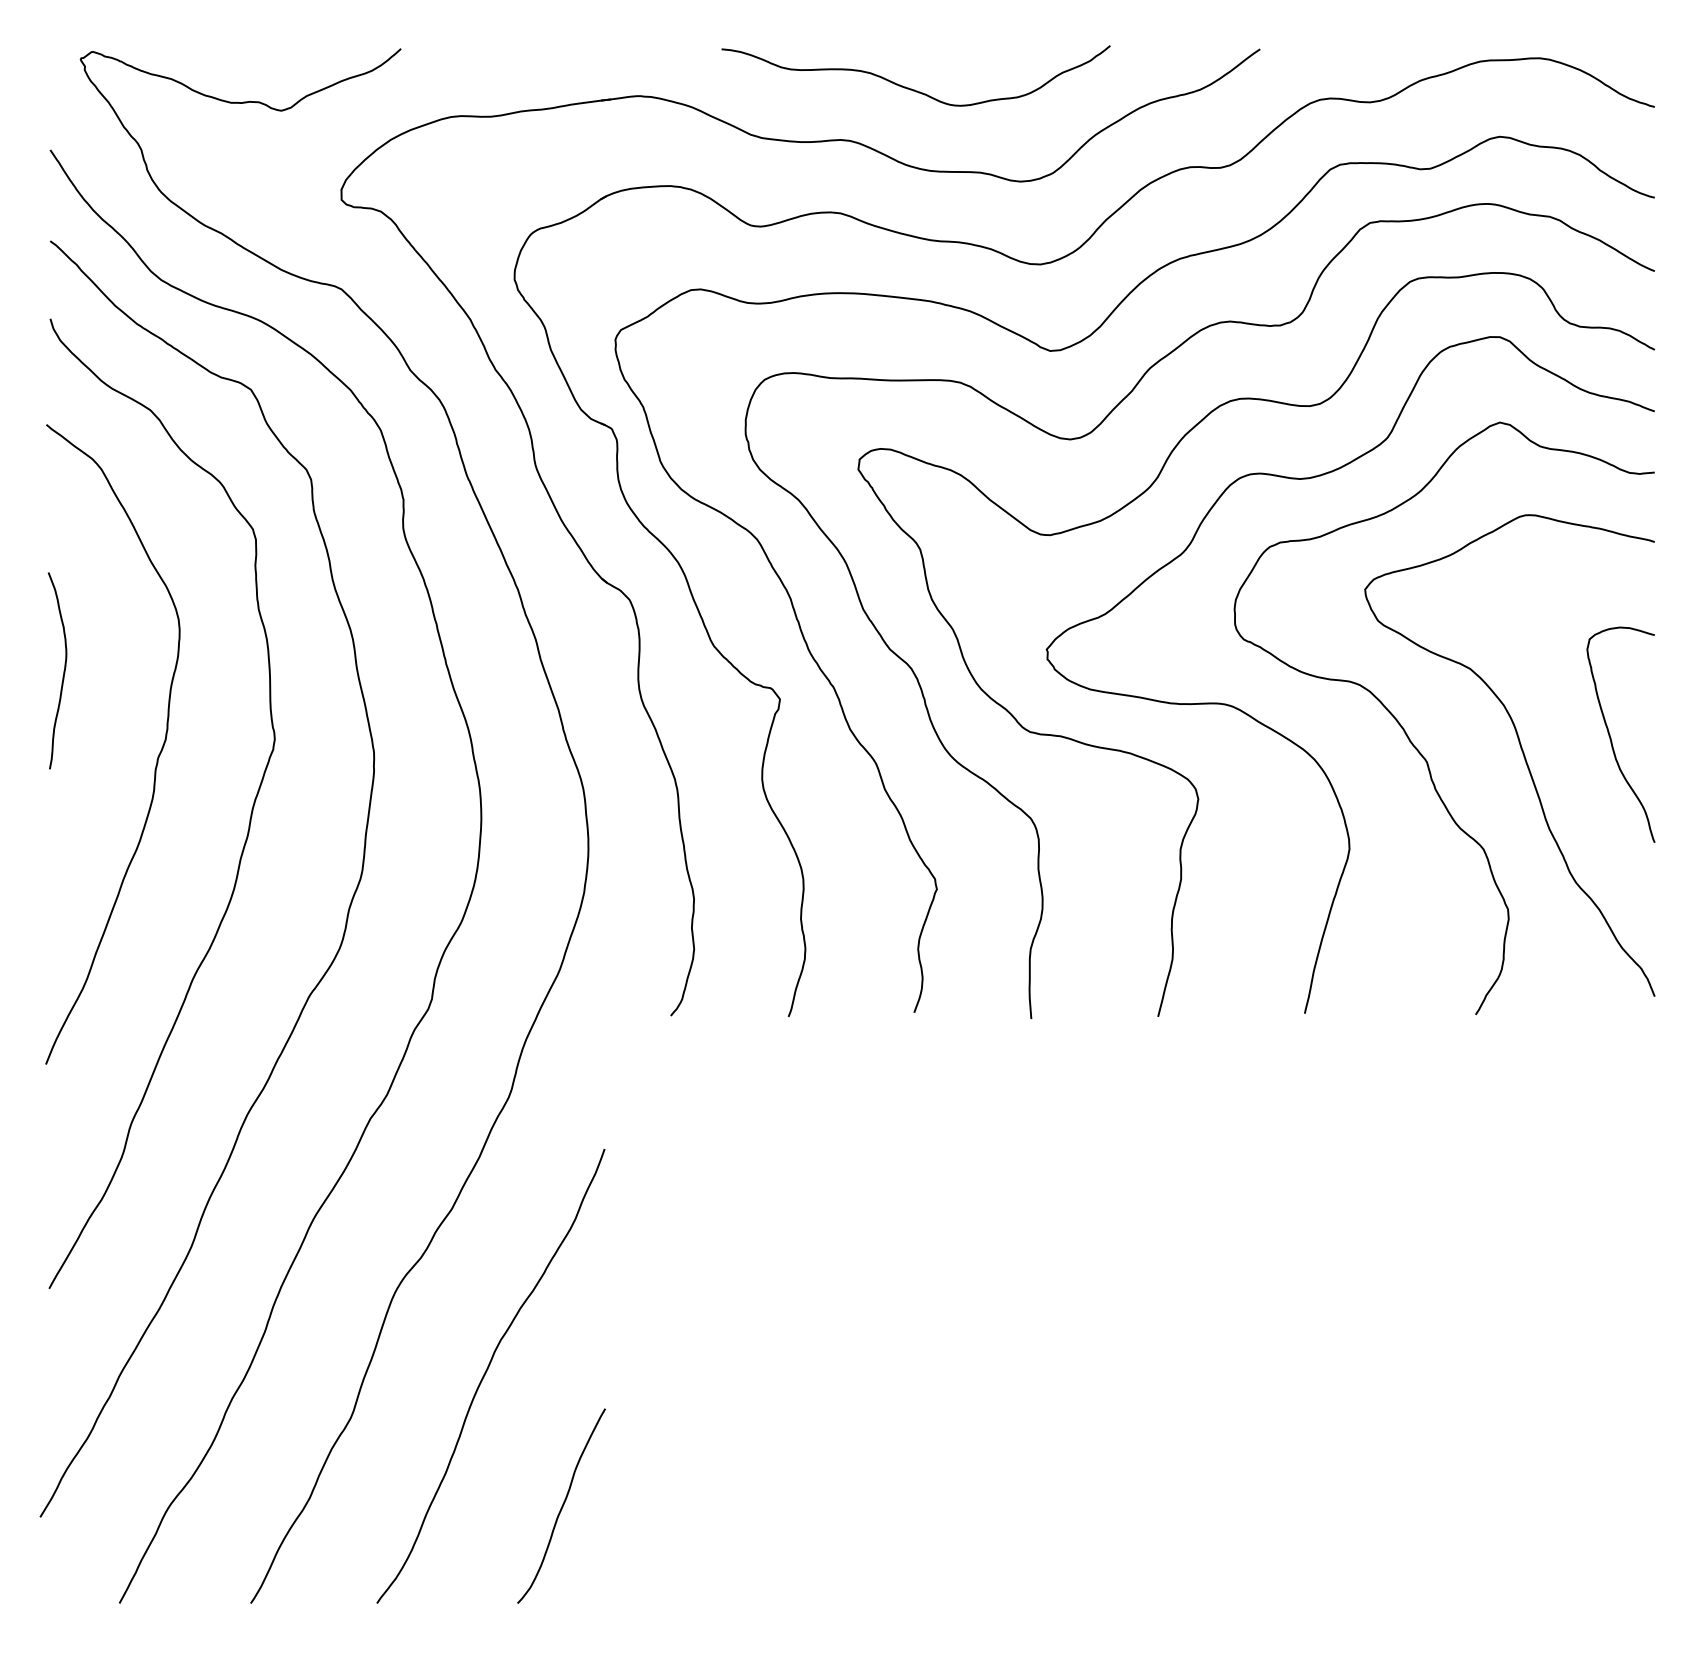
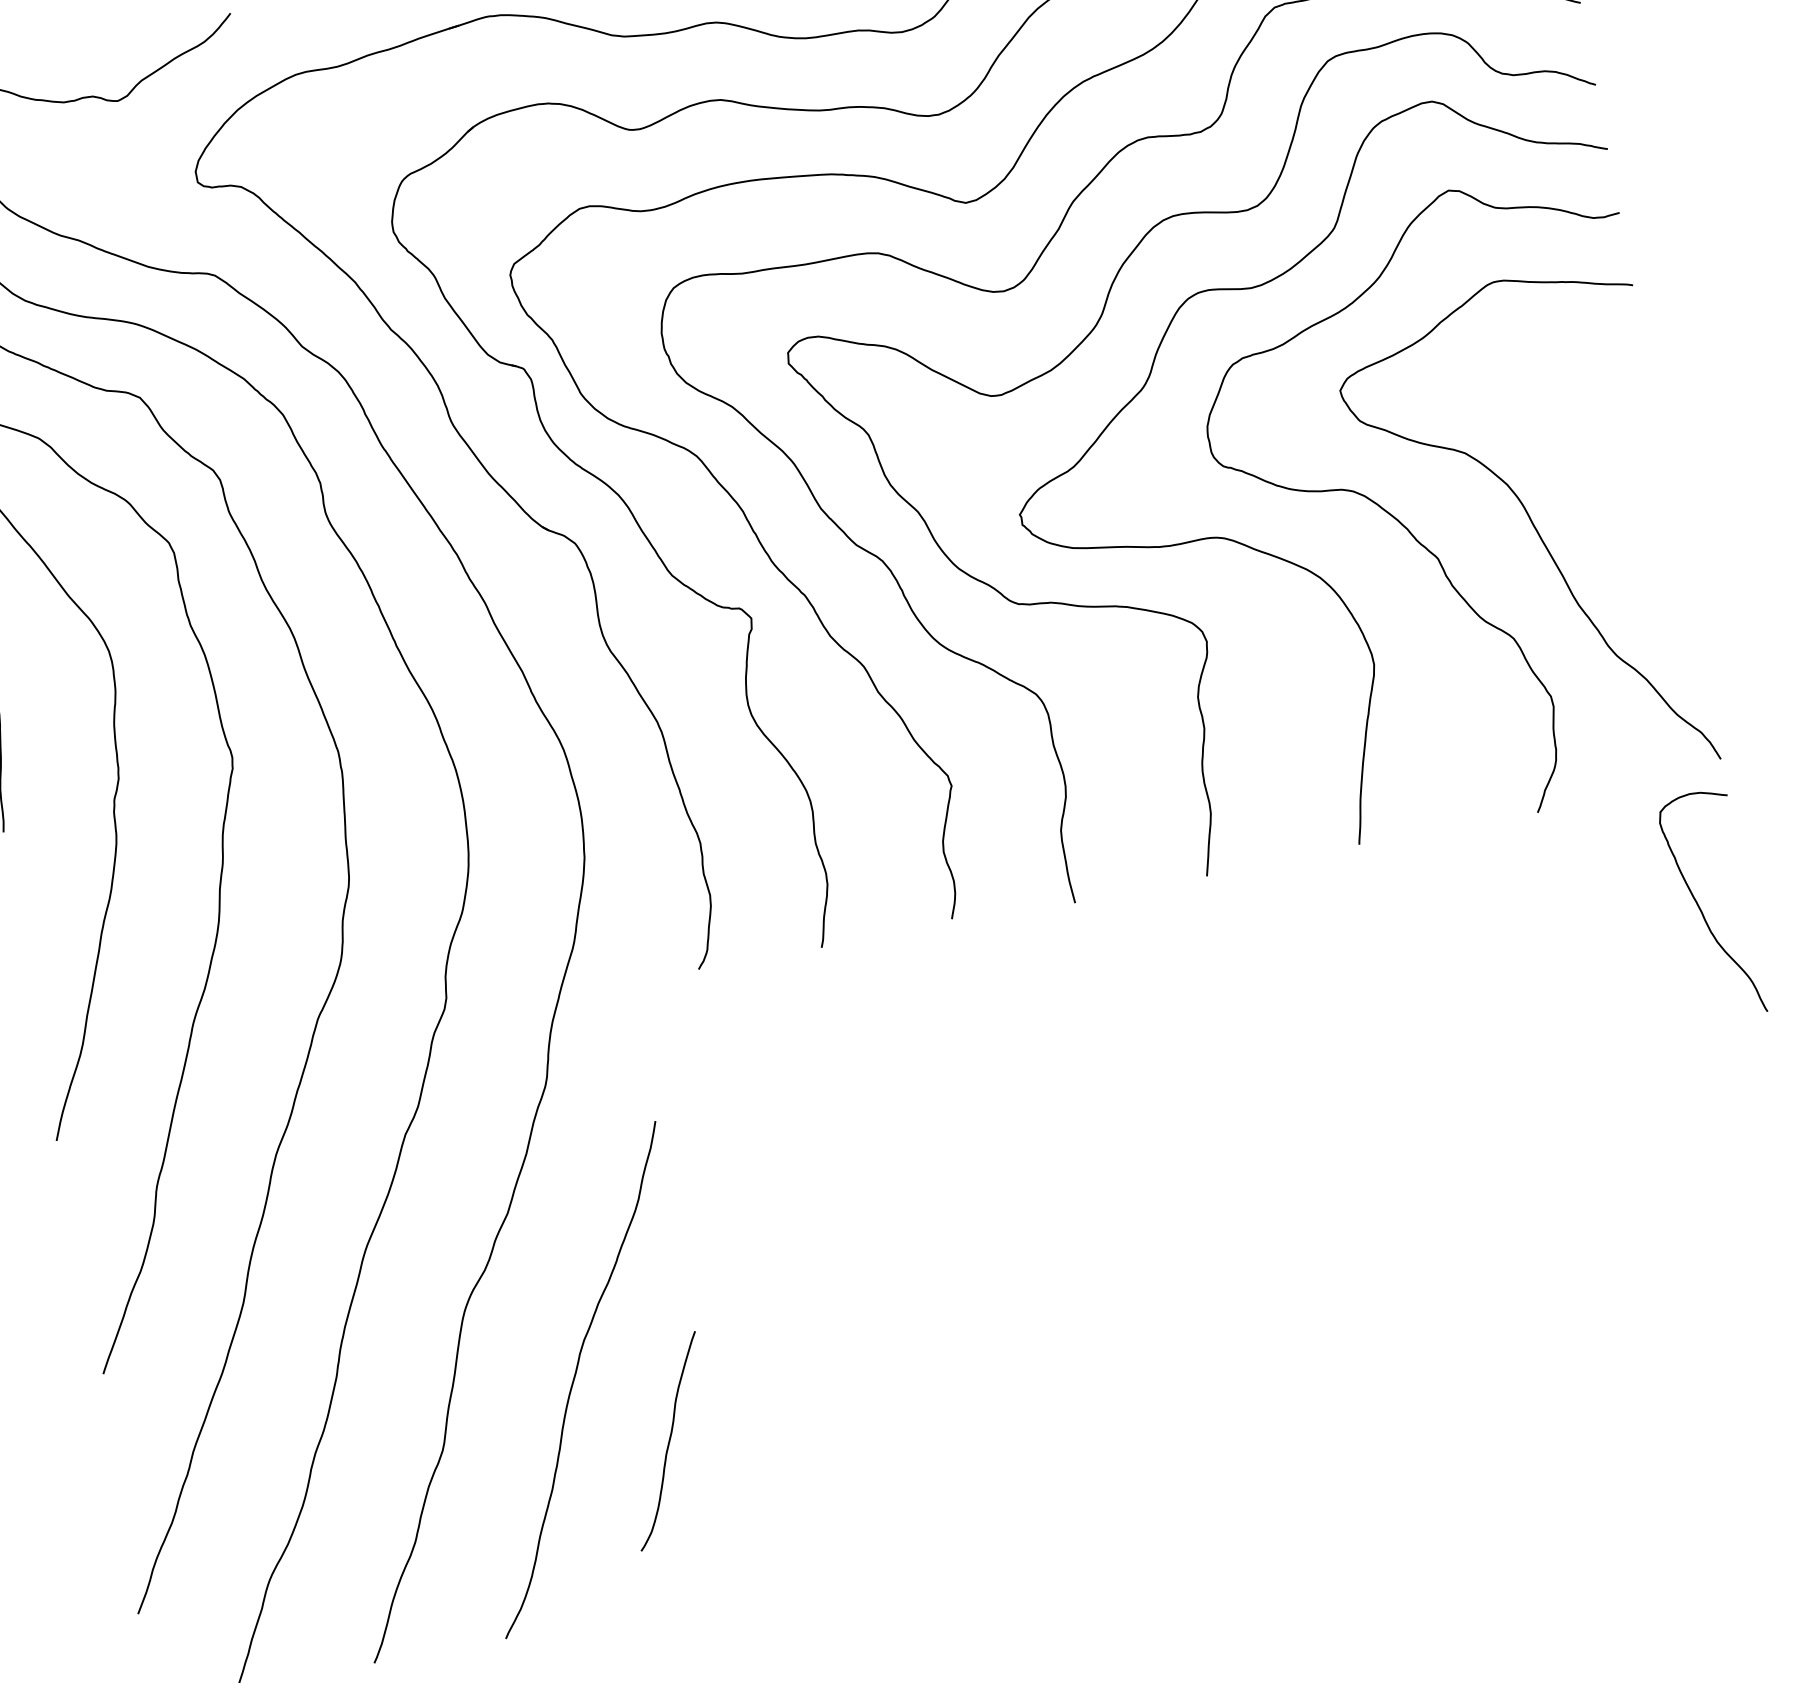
curve: (1611, 737) -> (1702, 910), moved
curve: (562, 1505) -> (669, 1440), moved

